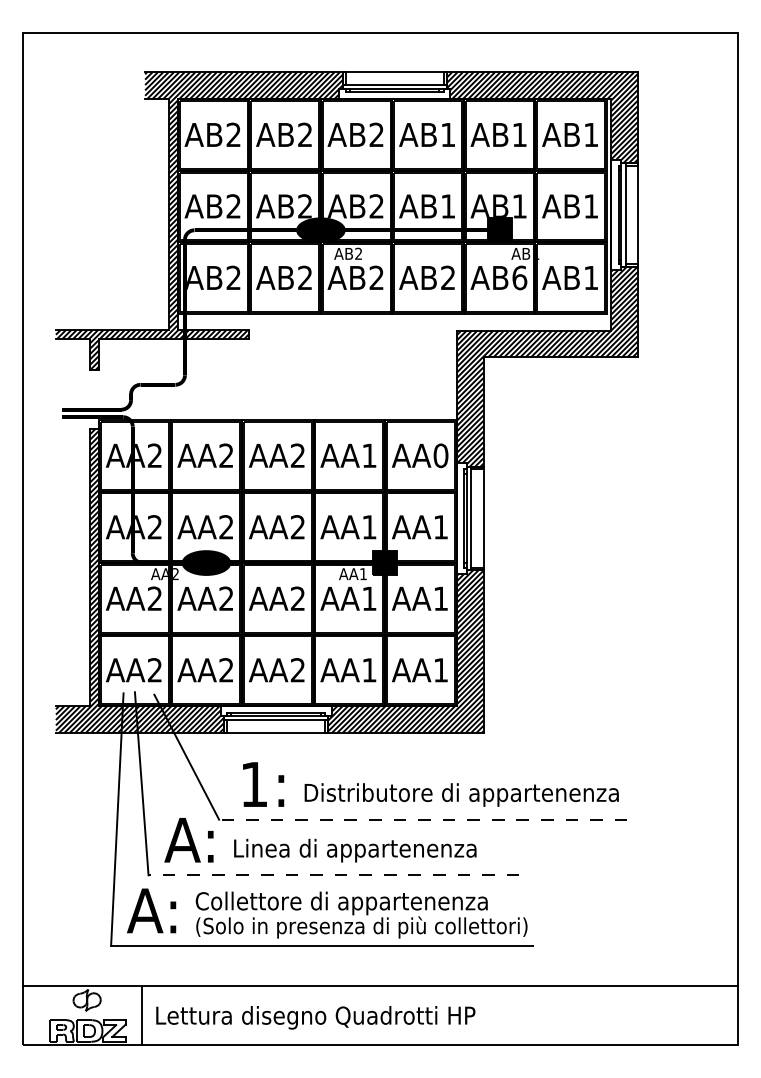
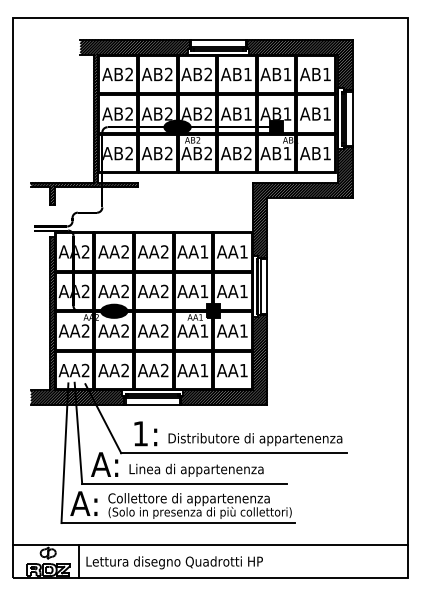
text: (519, 277) -> (287, 153), AB6 -> AB1
text: (440, 454) -> (243, 251), AA0 -> AA1
line: (423, 820) -> (234, 453), dashed -> solid
line: (333, 876) -> (184, 484), dashed -> solid

